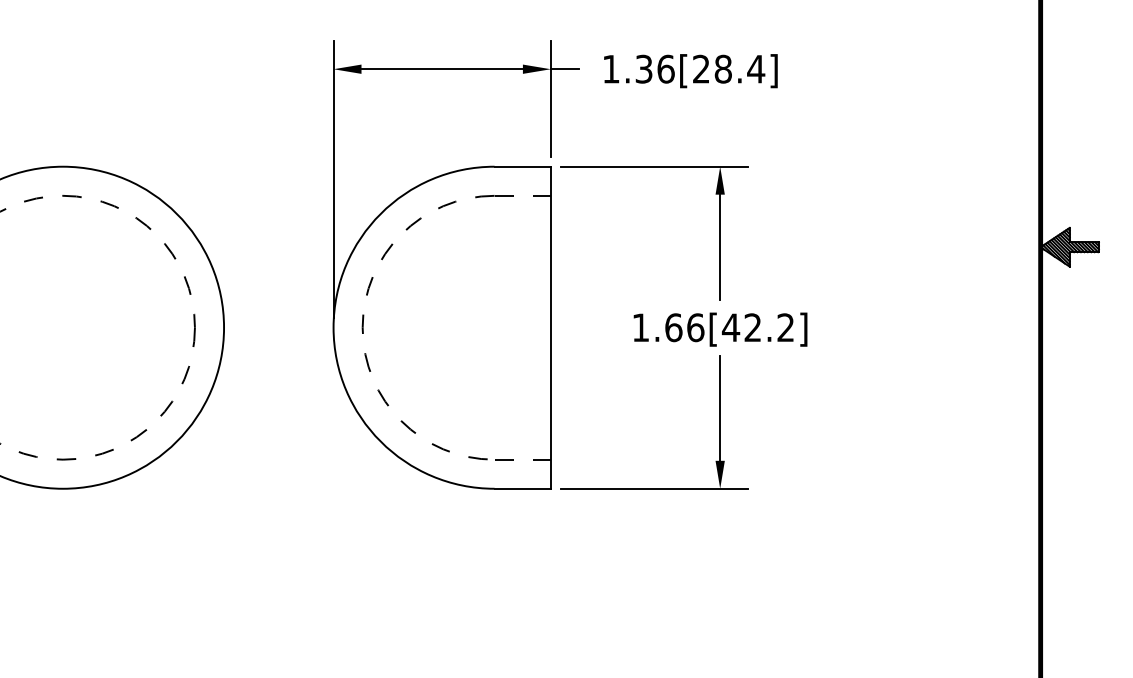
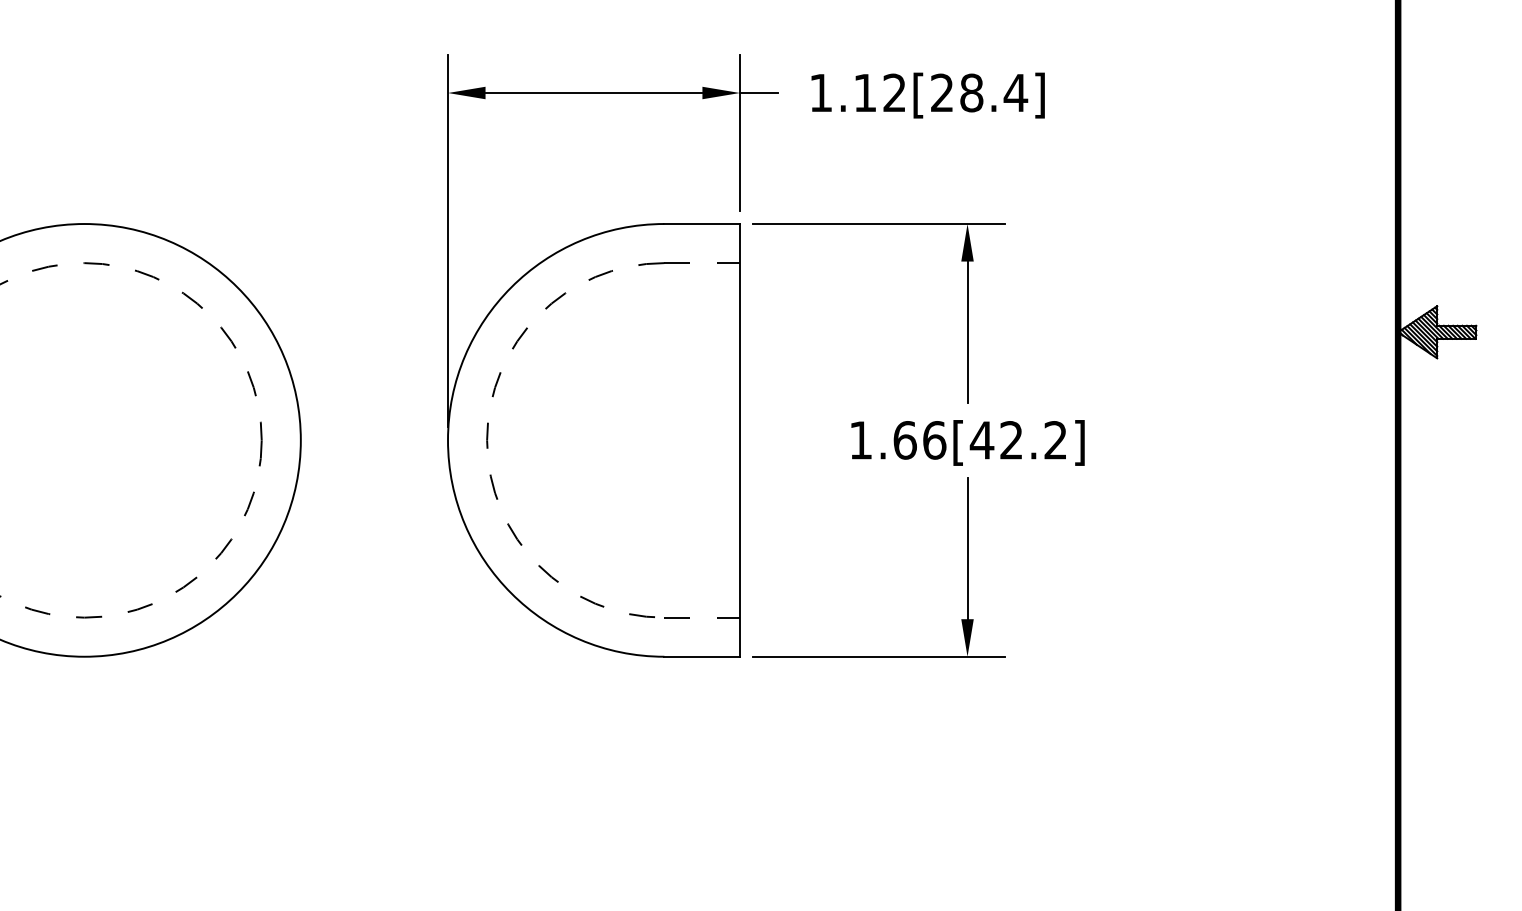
text: (655, 68) -> (880, 92), 1.36[28.4] -> 1.12[28.4]

